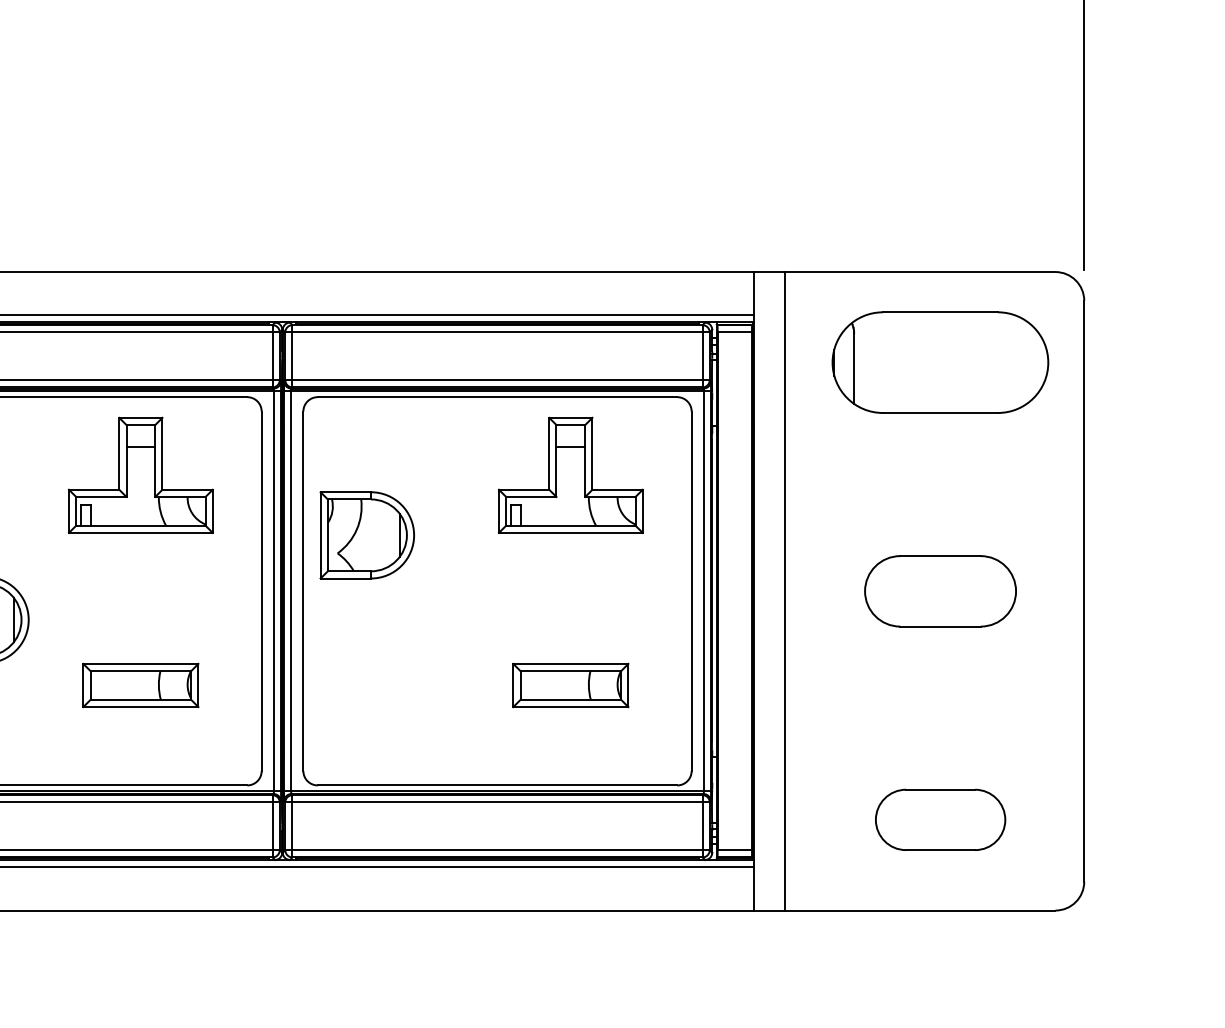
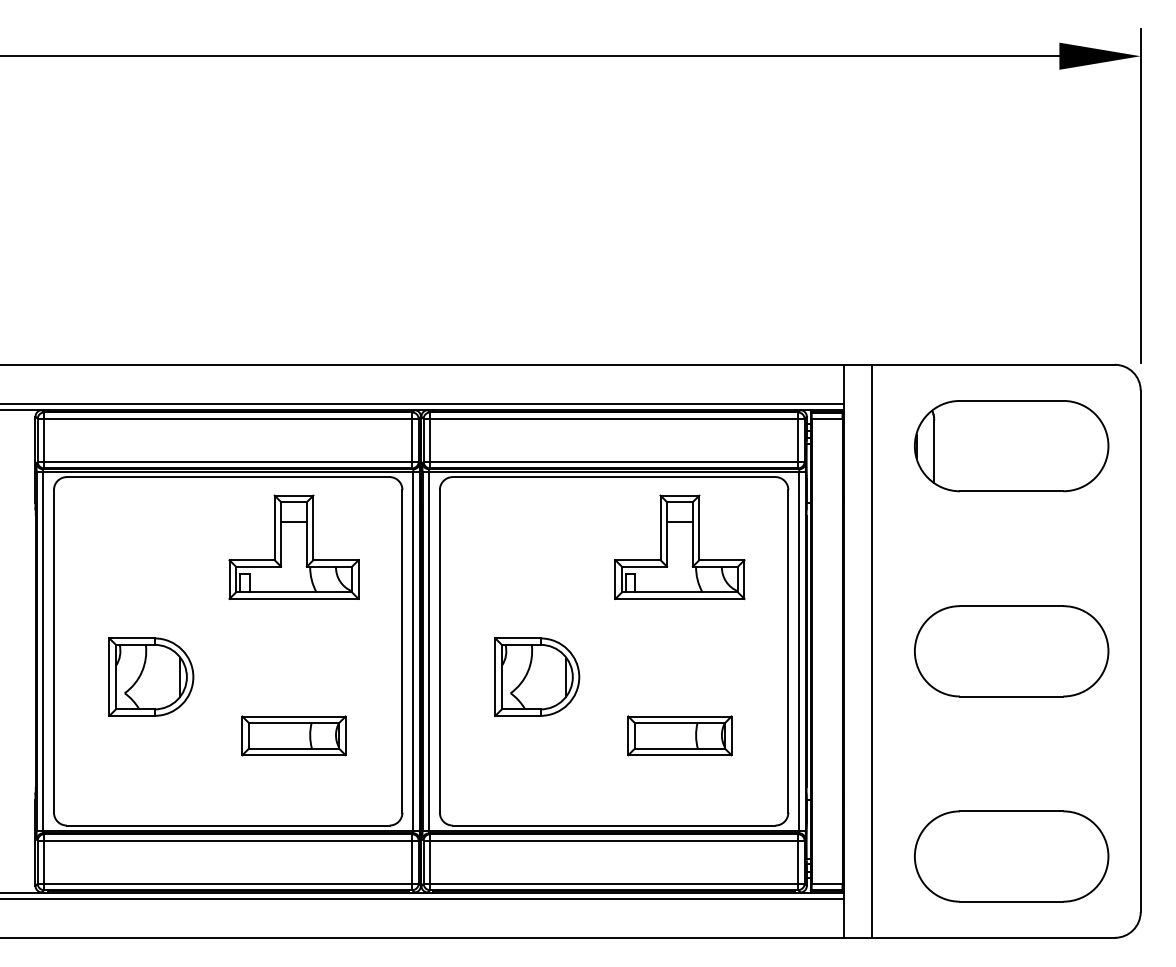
part: (367, 534) -> (537, 676), moved
part: (940, 591) -> (1011, 651), size x1.43
part: (940, 819) -> (1011, 856), size x1.67

